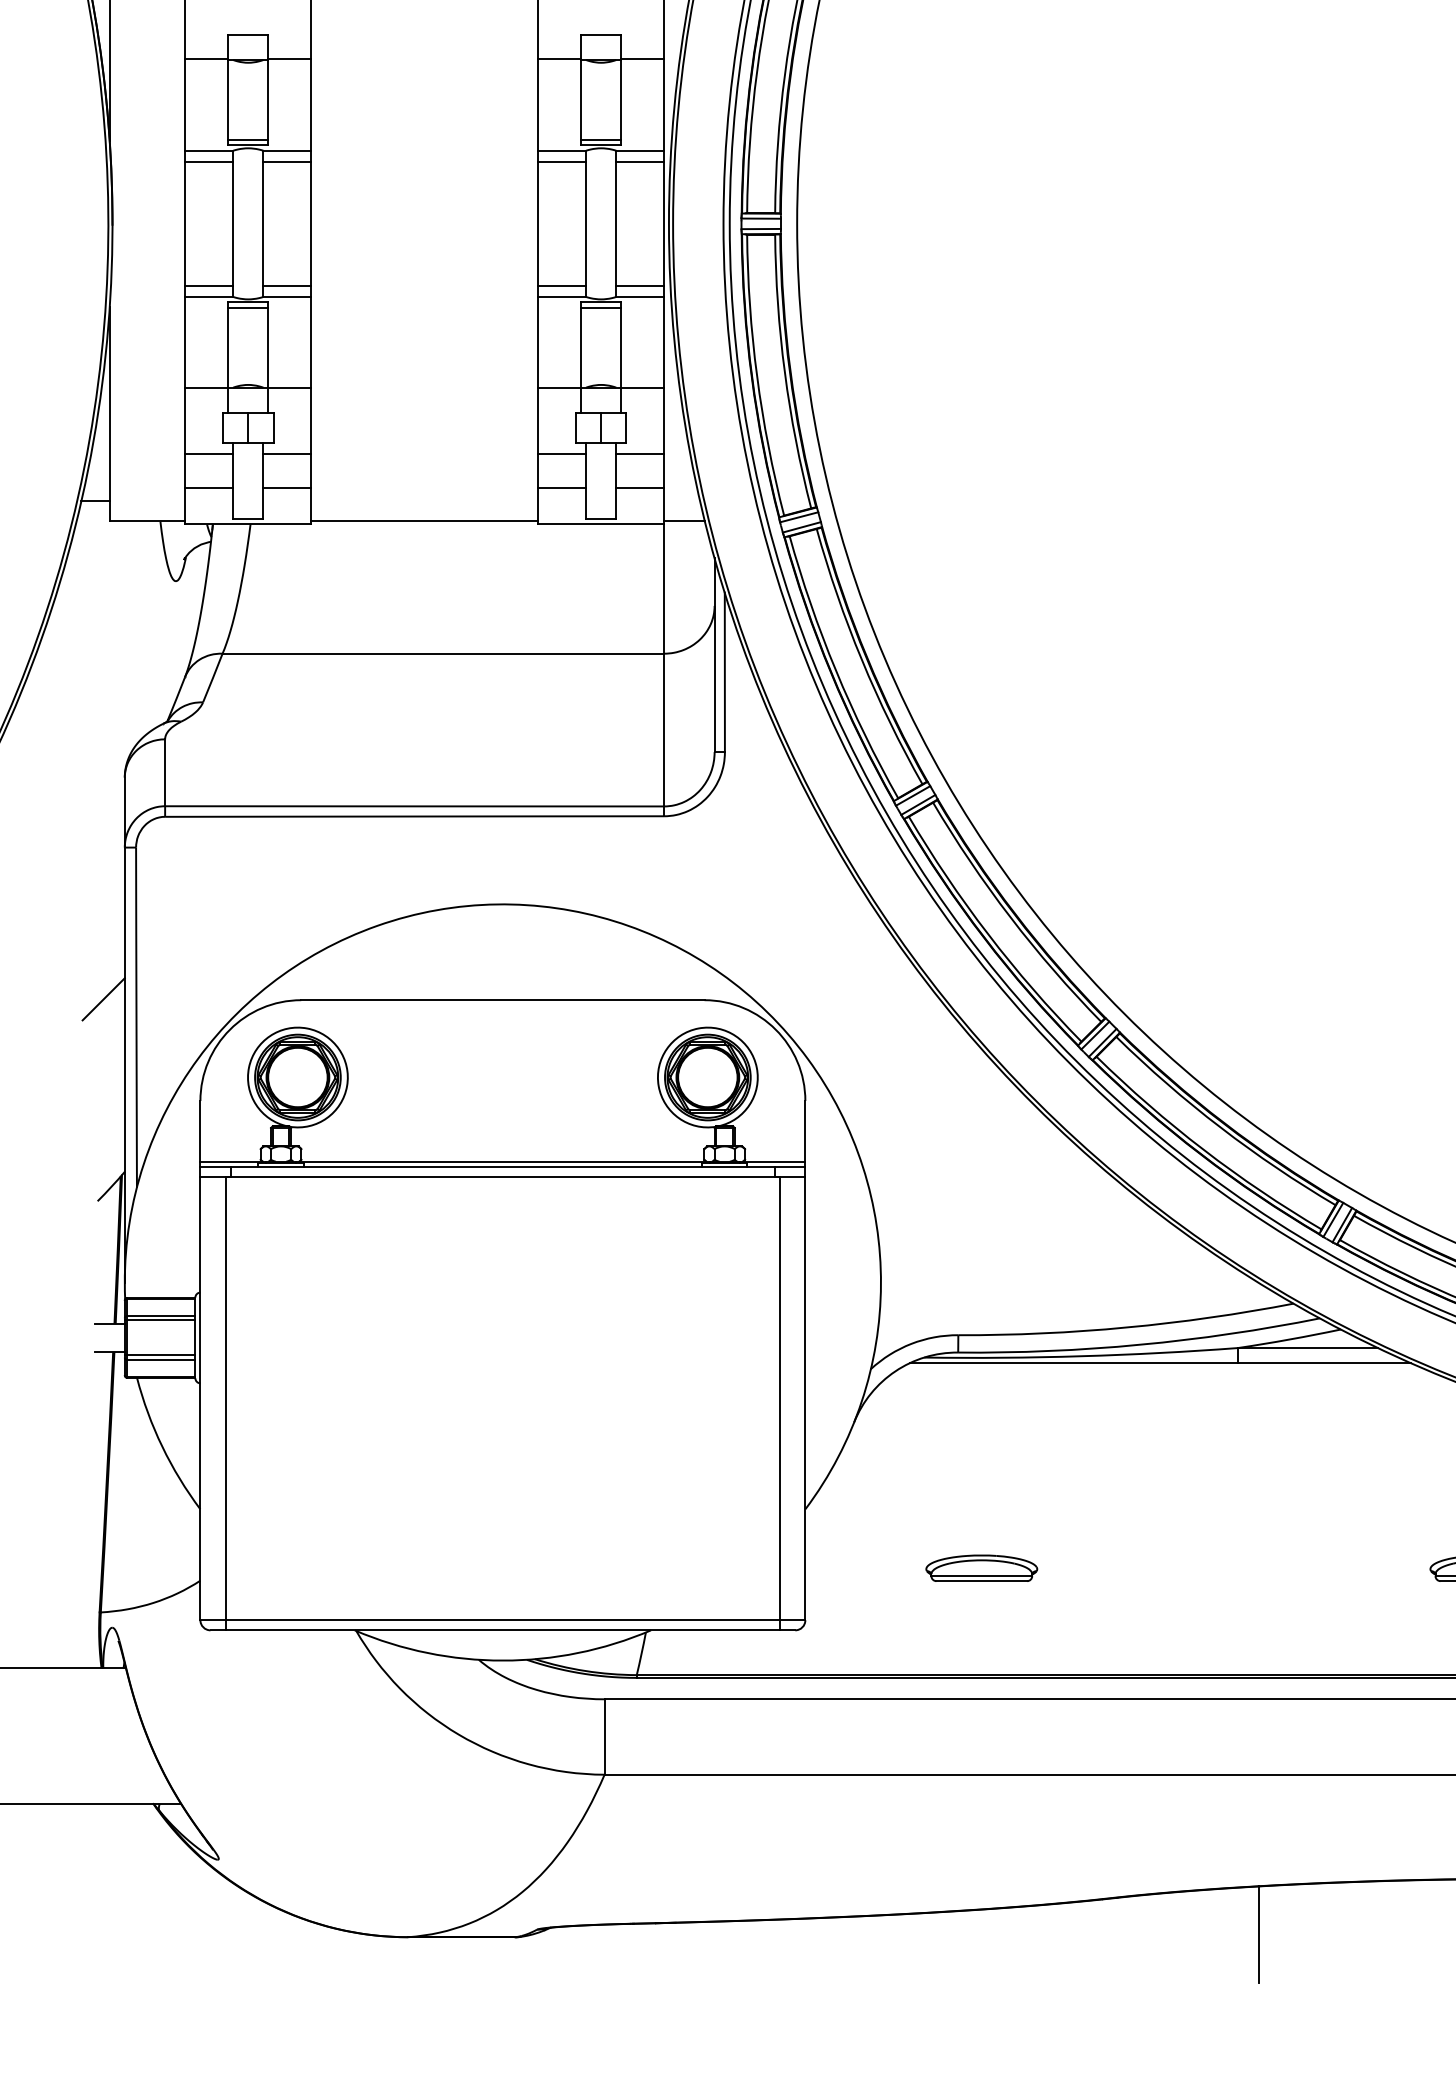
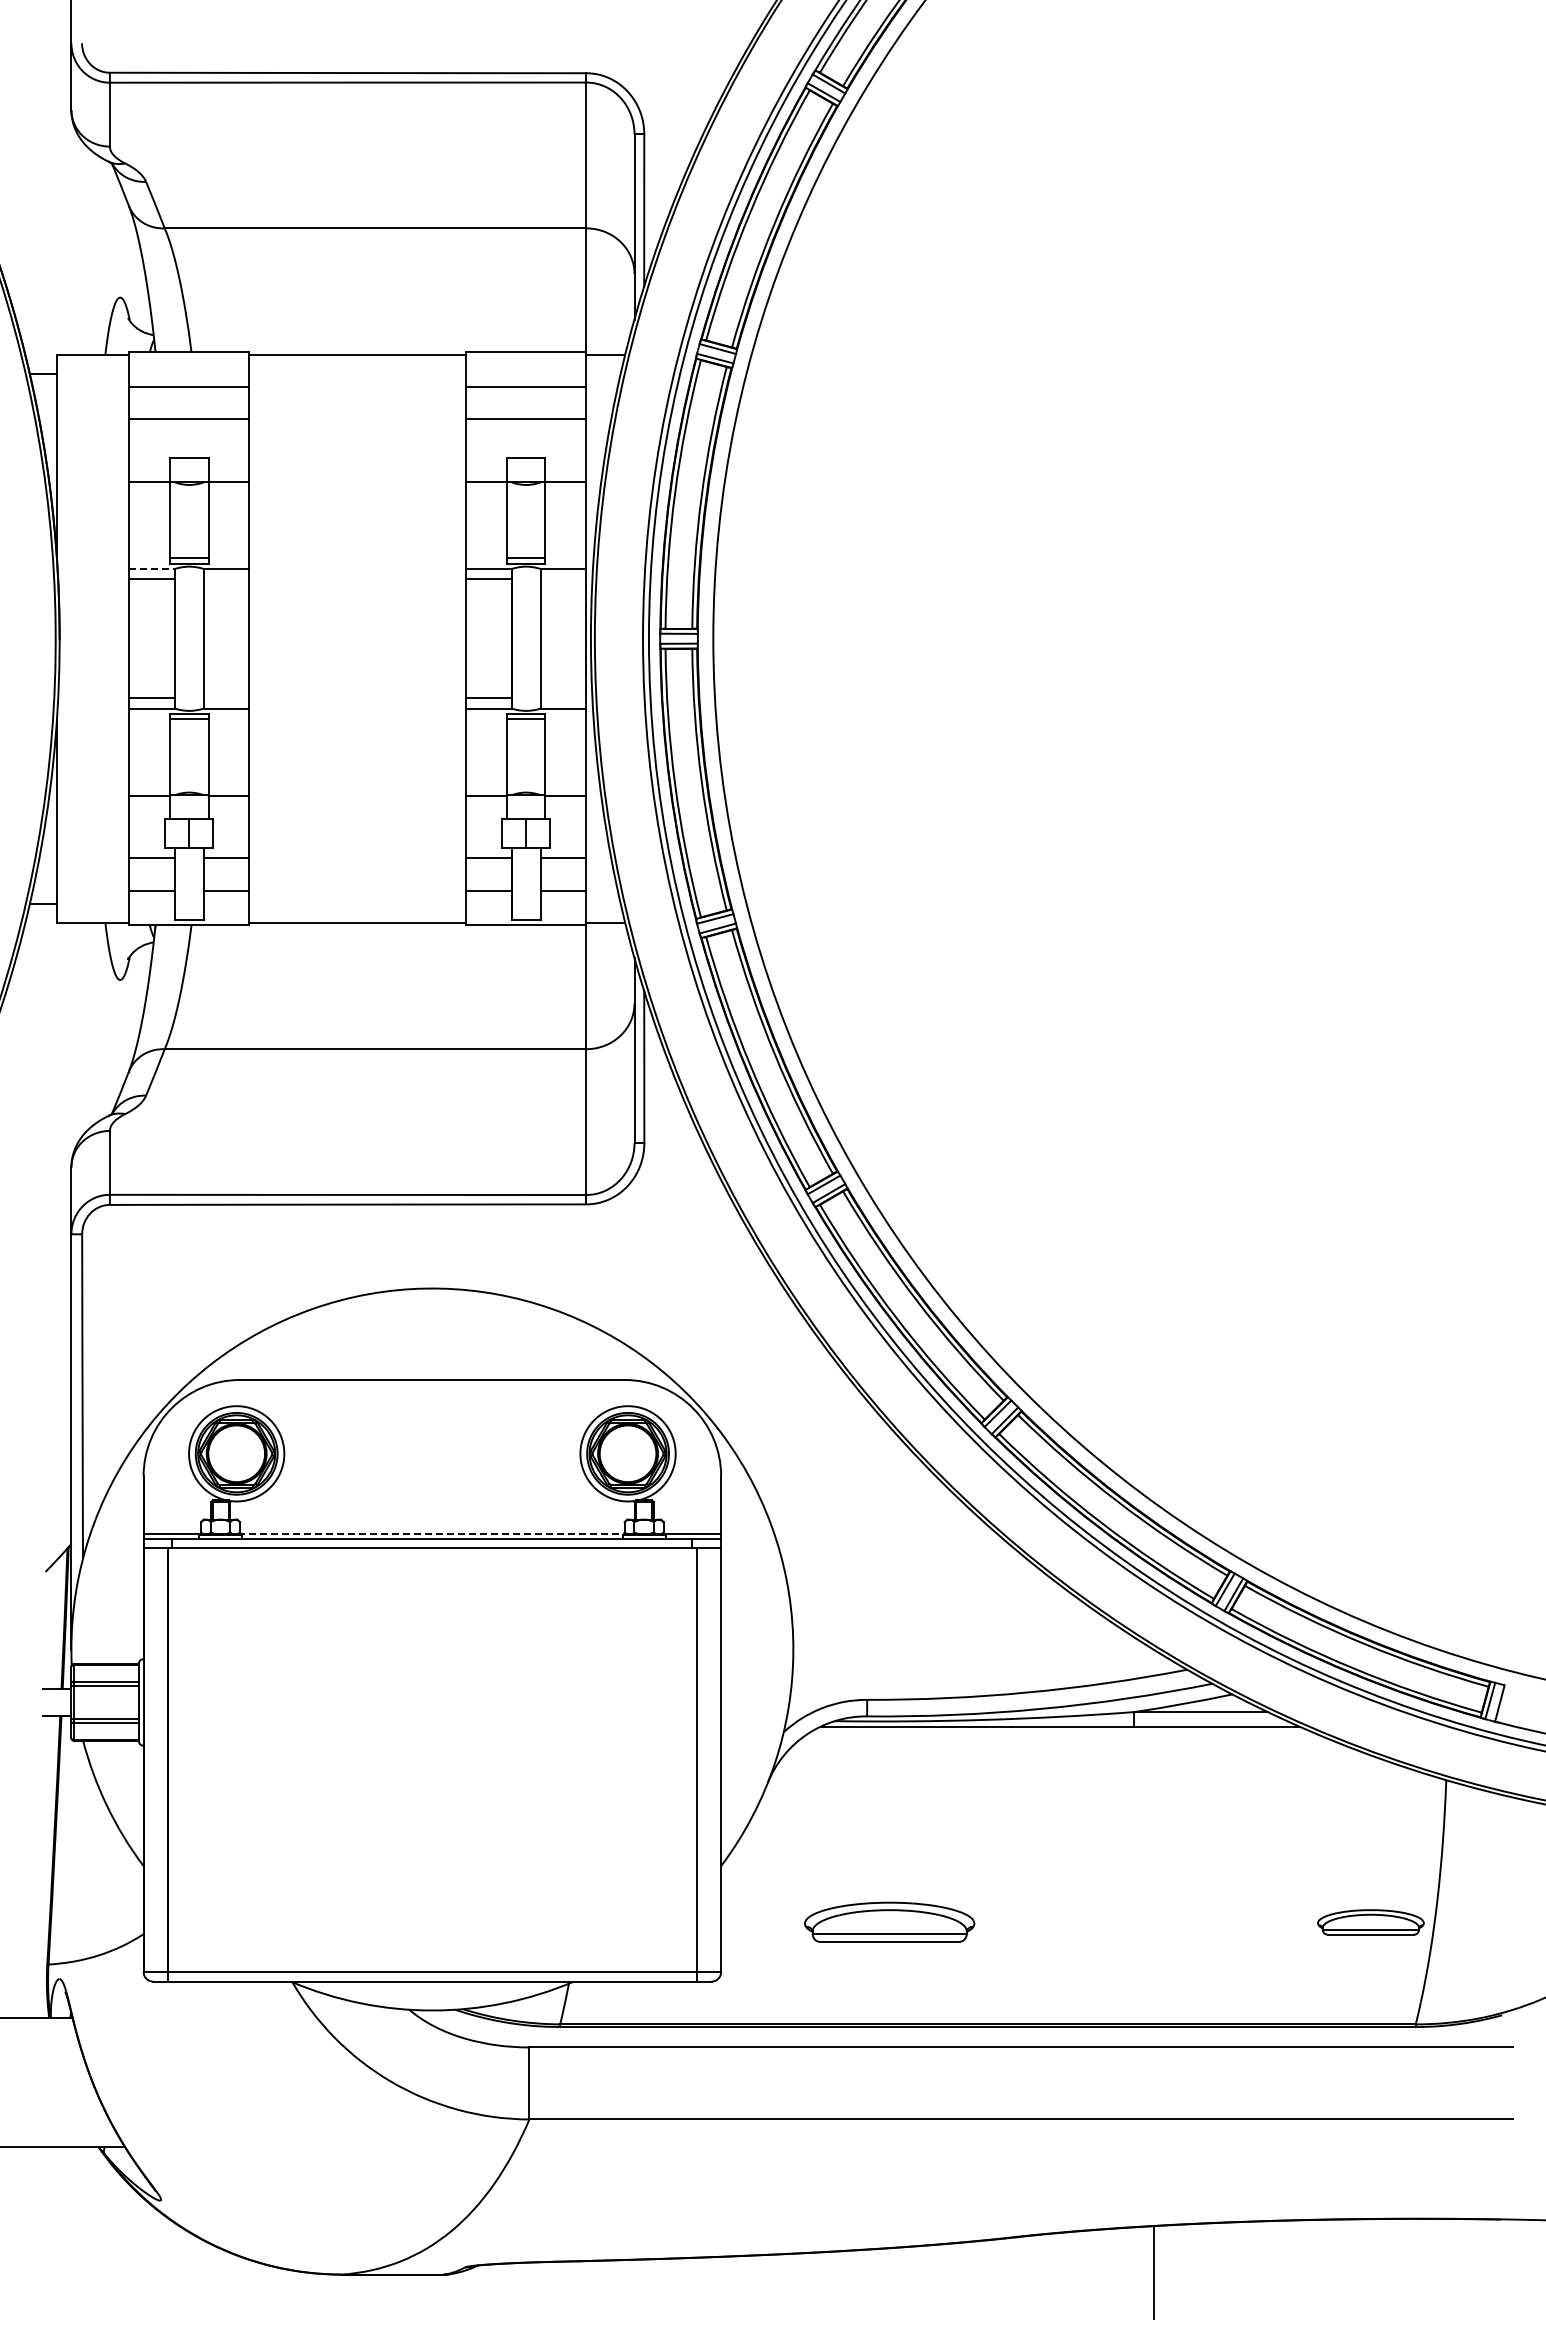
line: (209, 151) -> (152, 569), solid -> dashed
line: (287, 161) -> (226, 579), removed
line: (640, 161) -> (563, 579), removed
line: (287, 286) -> (226, 698), removed
line: (640, 286) -> (563, 698), removed
line: (103, 999) -> (51, 1379), removed
line: (503, 1162) -> (432, 1534), solid -> dashed
part: (981, 1568) -> (889, 1922), size x1.6

